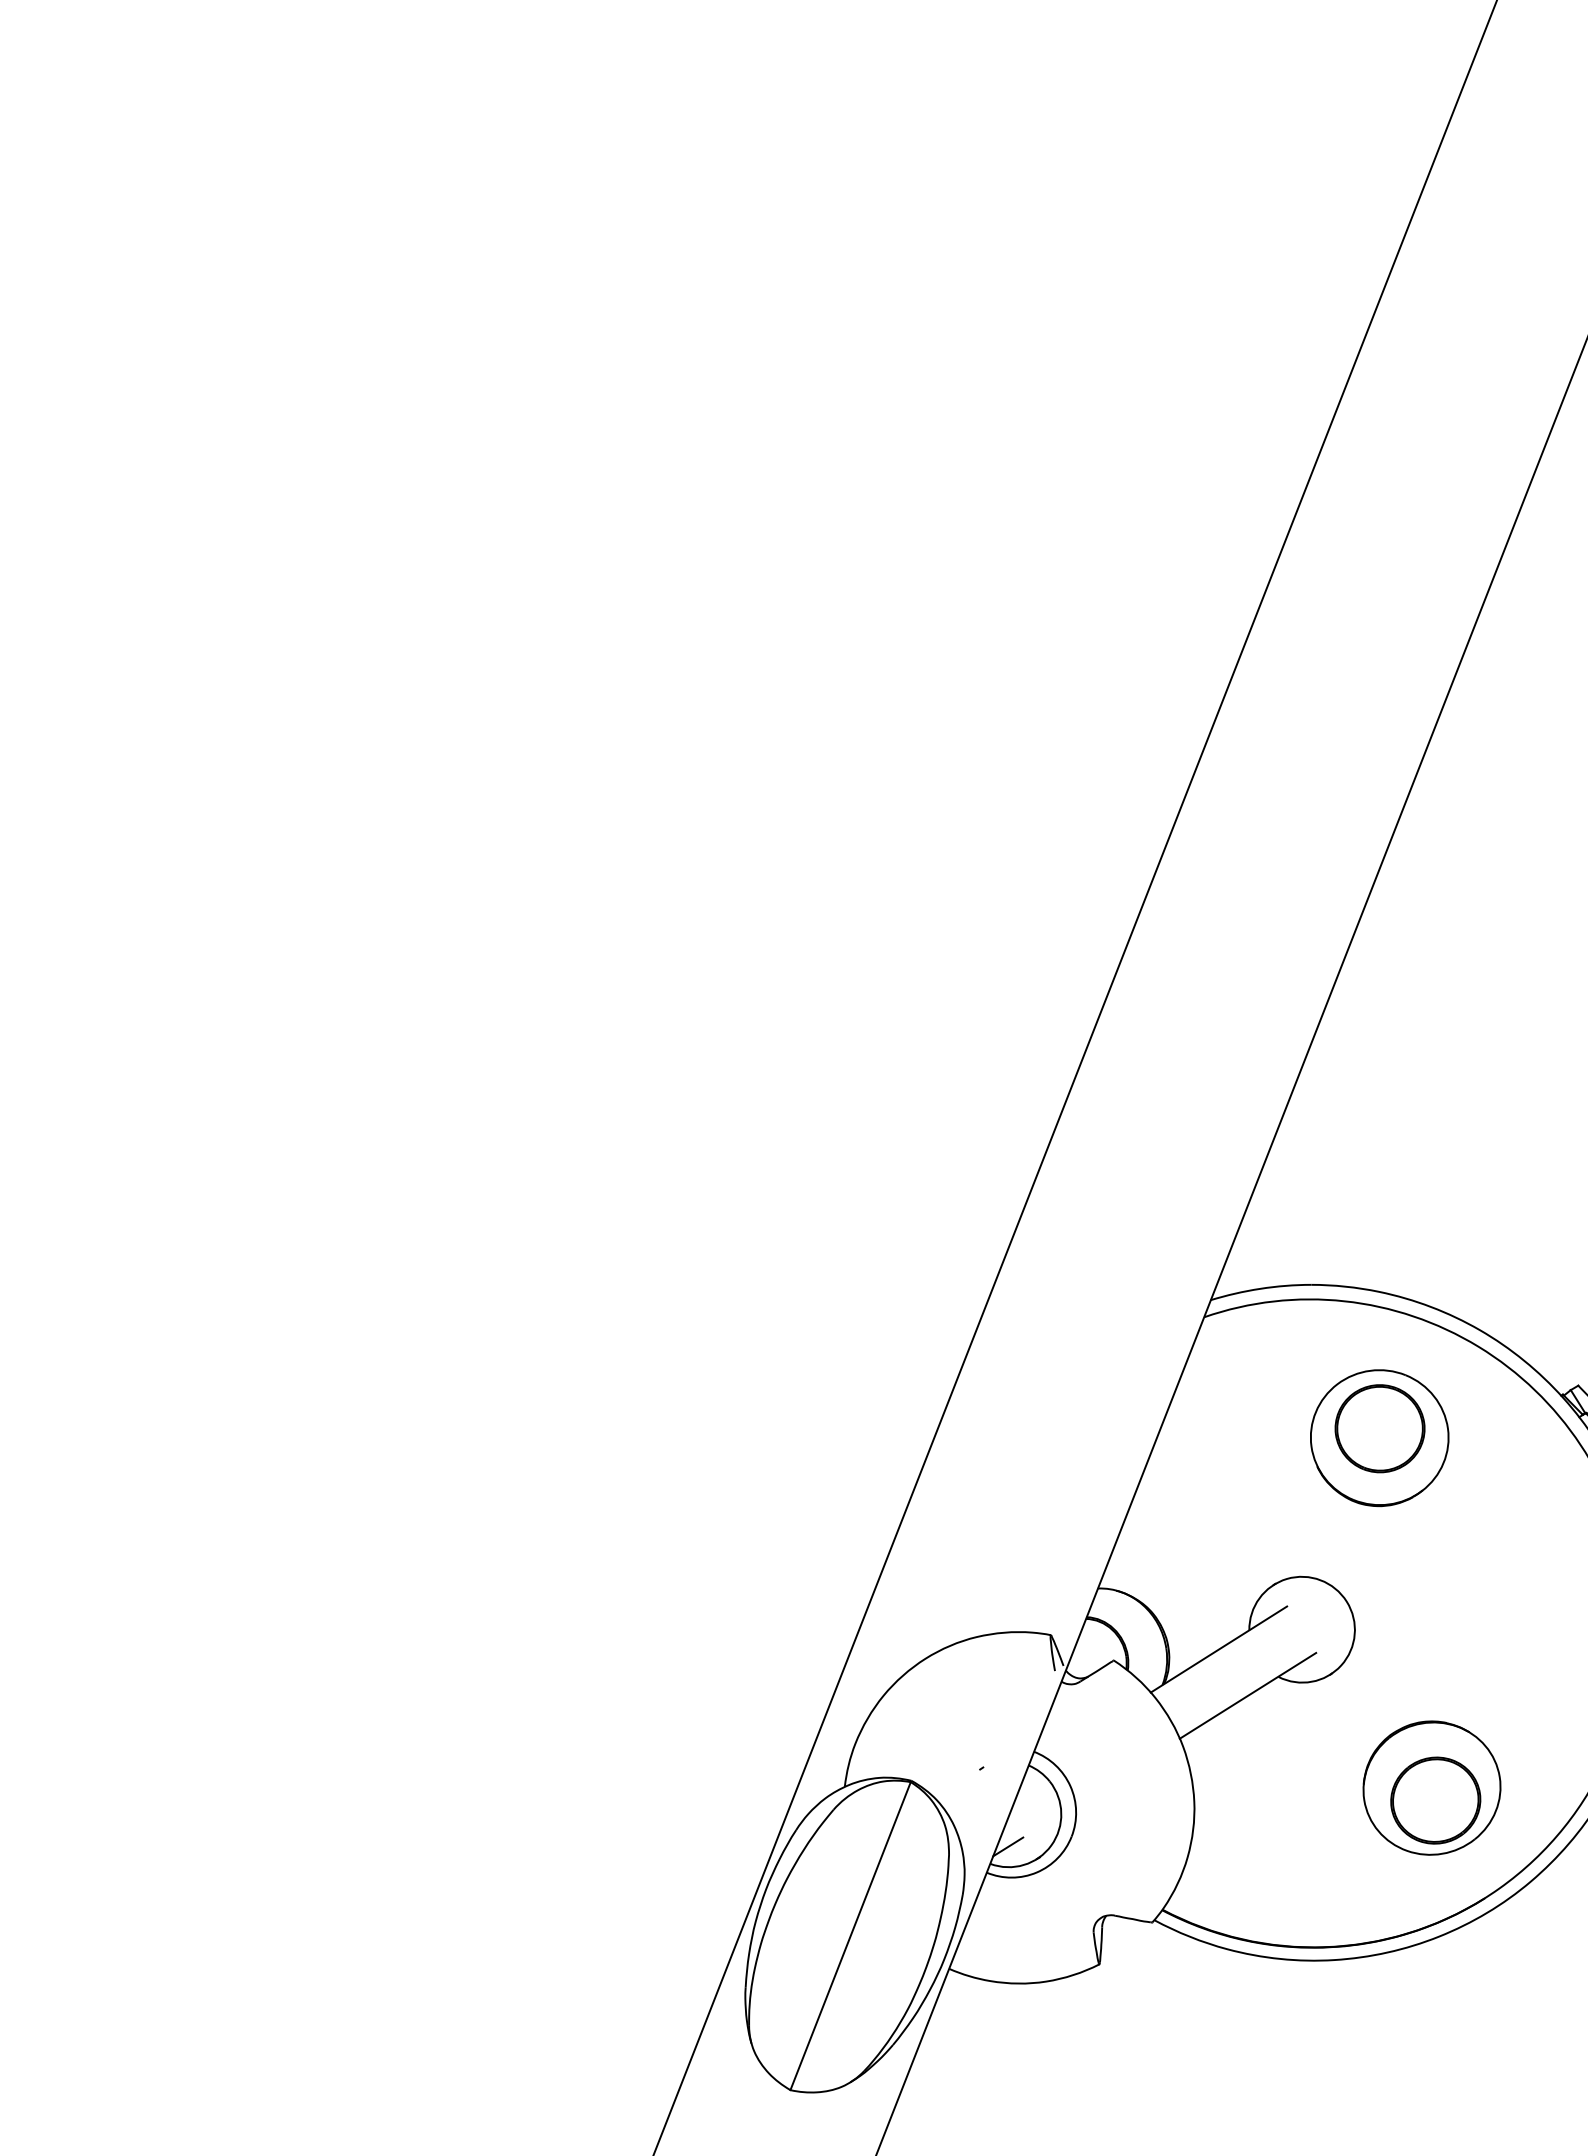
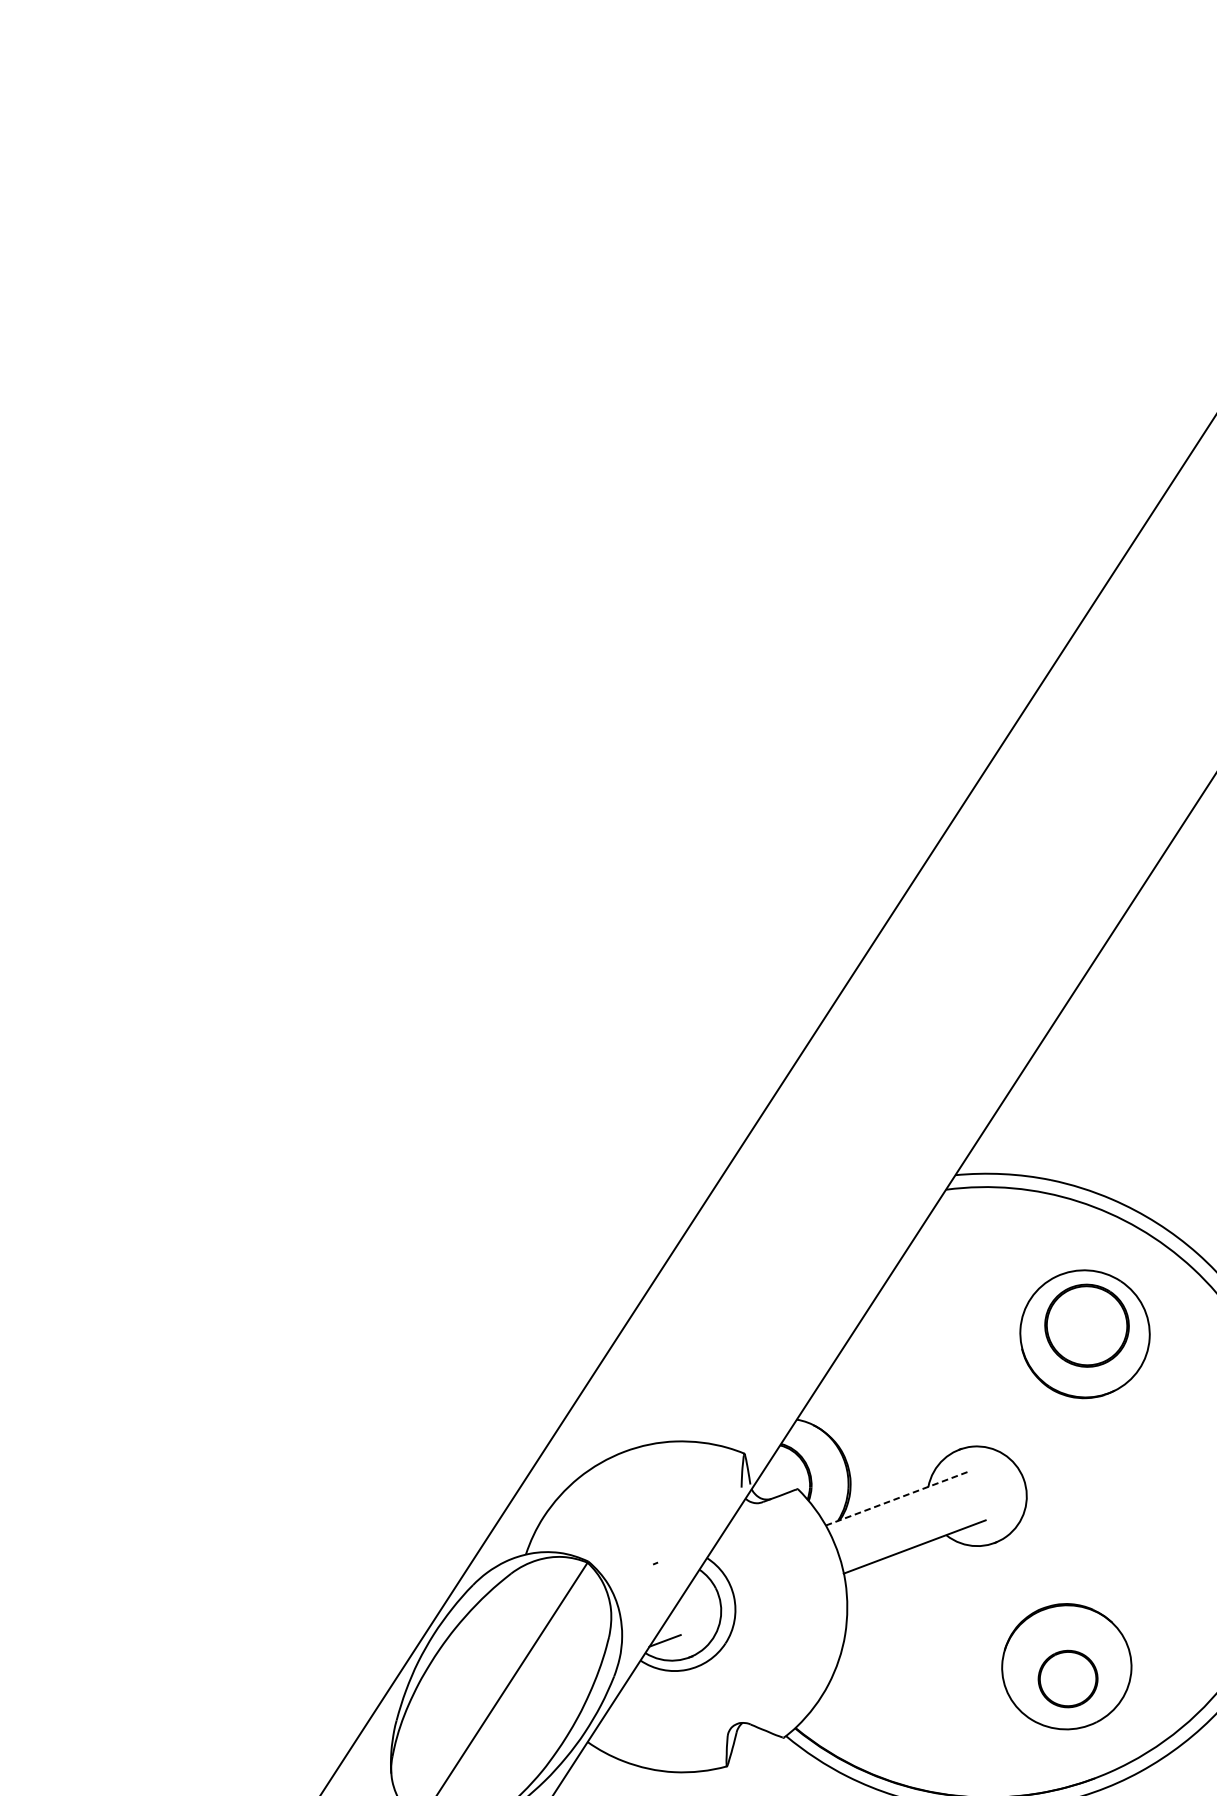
line: (1218, 1649) -> (896, 1498), solid -> dashed
part: (1435, 1800) -> (1067, 1678), size x0.7

